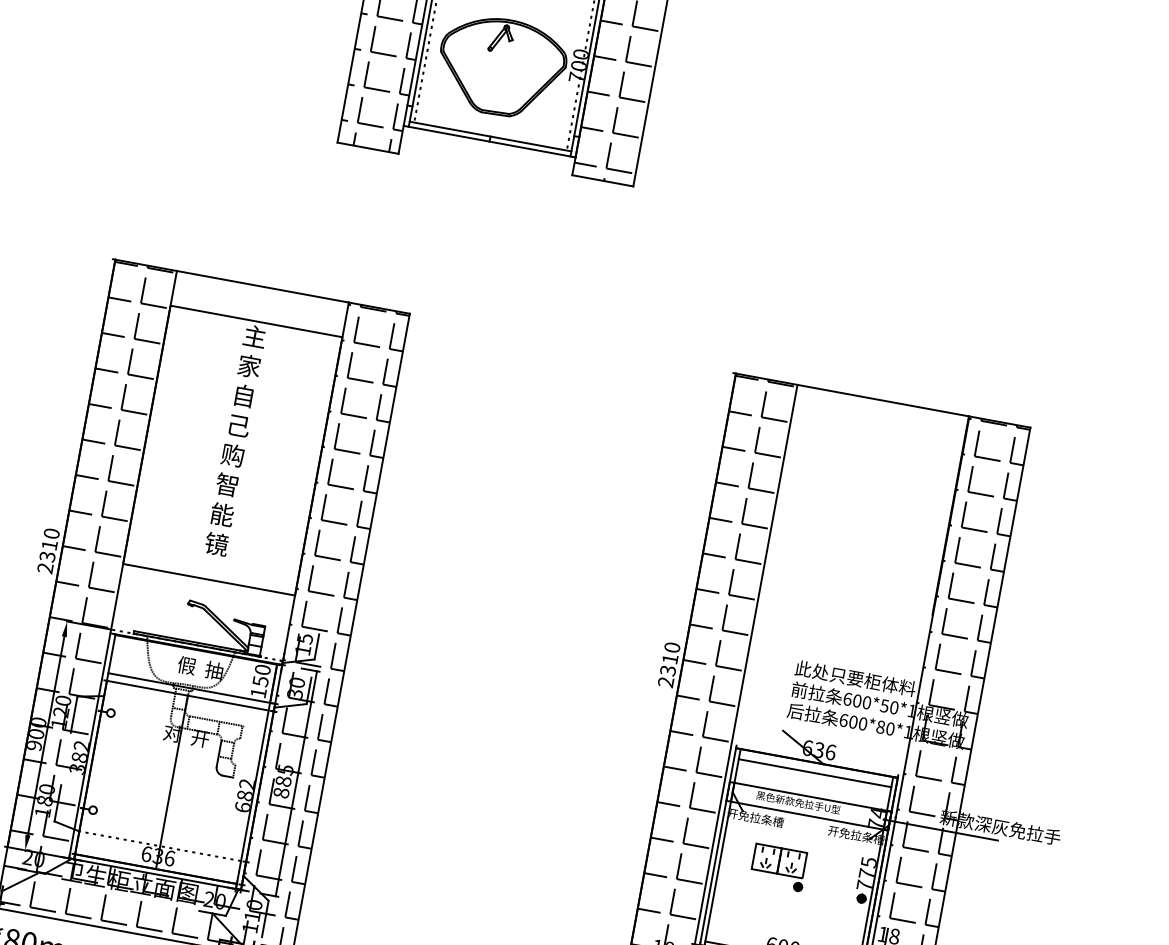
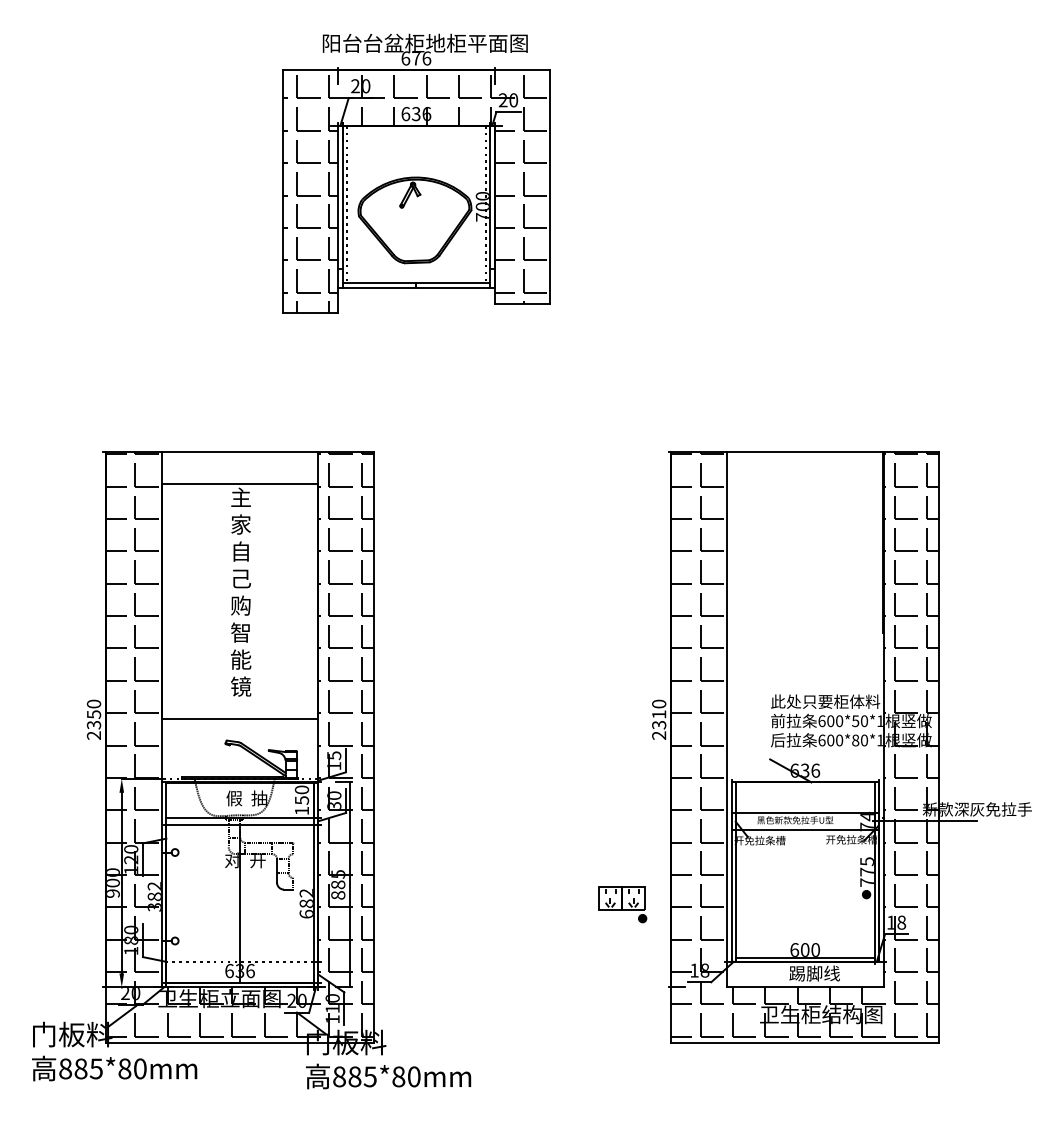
text: (50, 545) -> (94, 714), 2310 -> 2350
line: (814, 772) -> (804, 791), removed
part: (778, 867) -> (622, 904), moved

